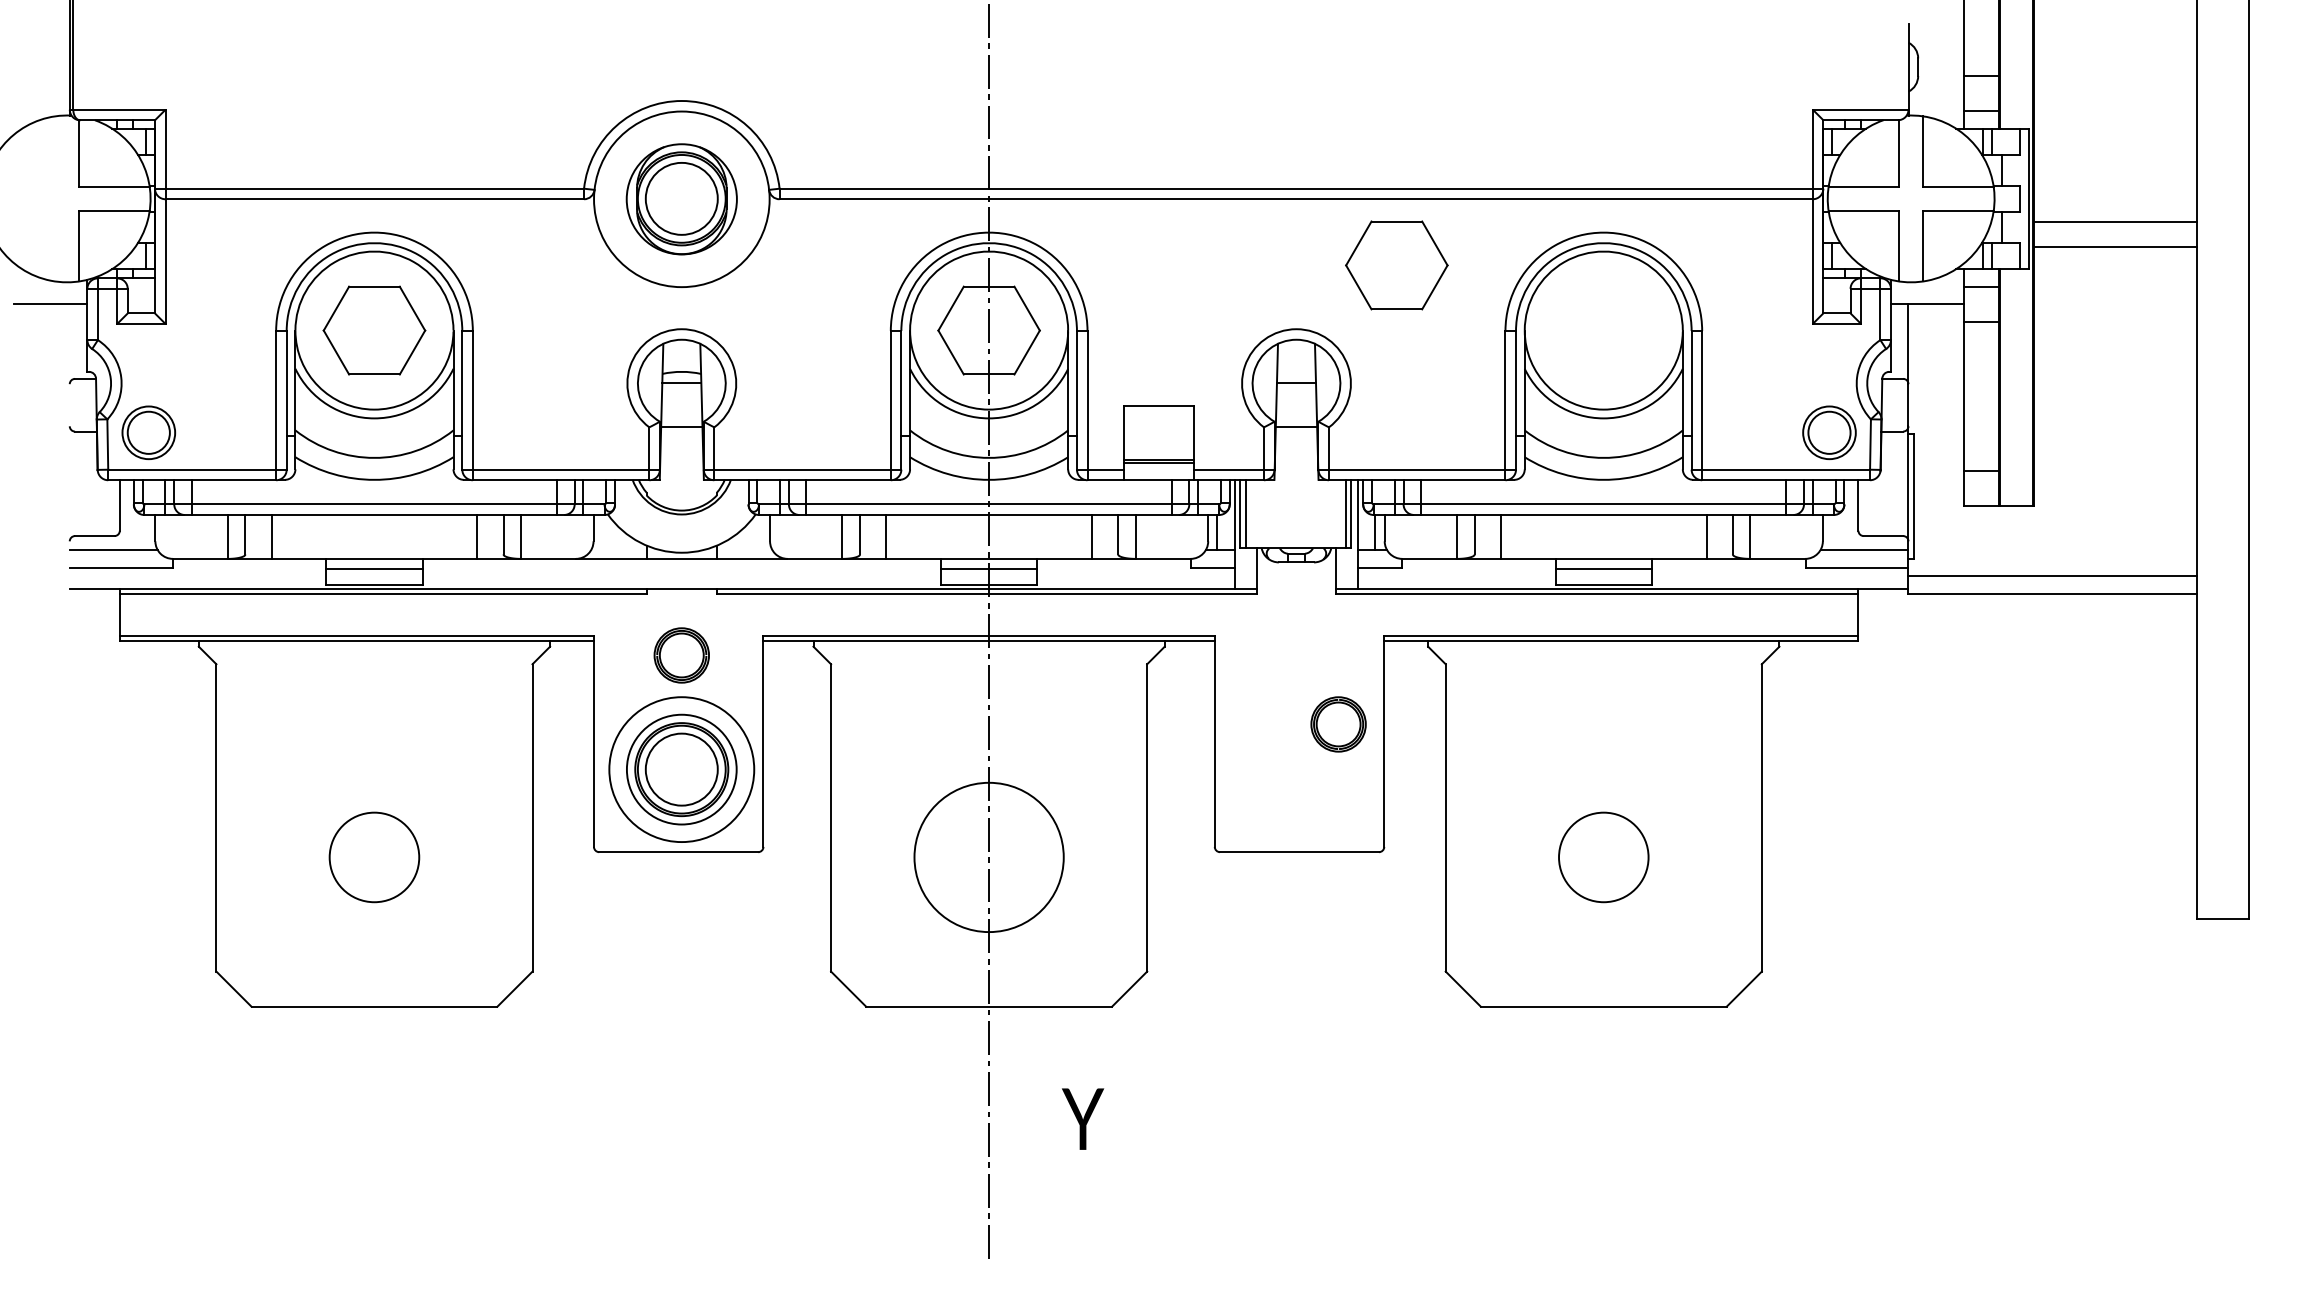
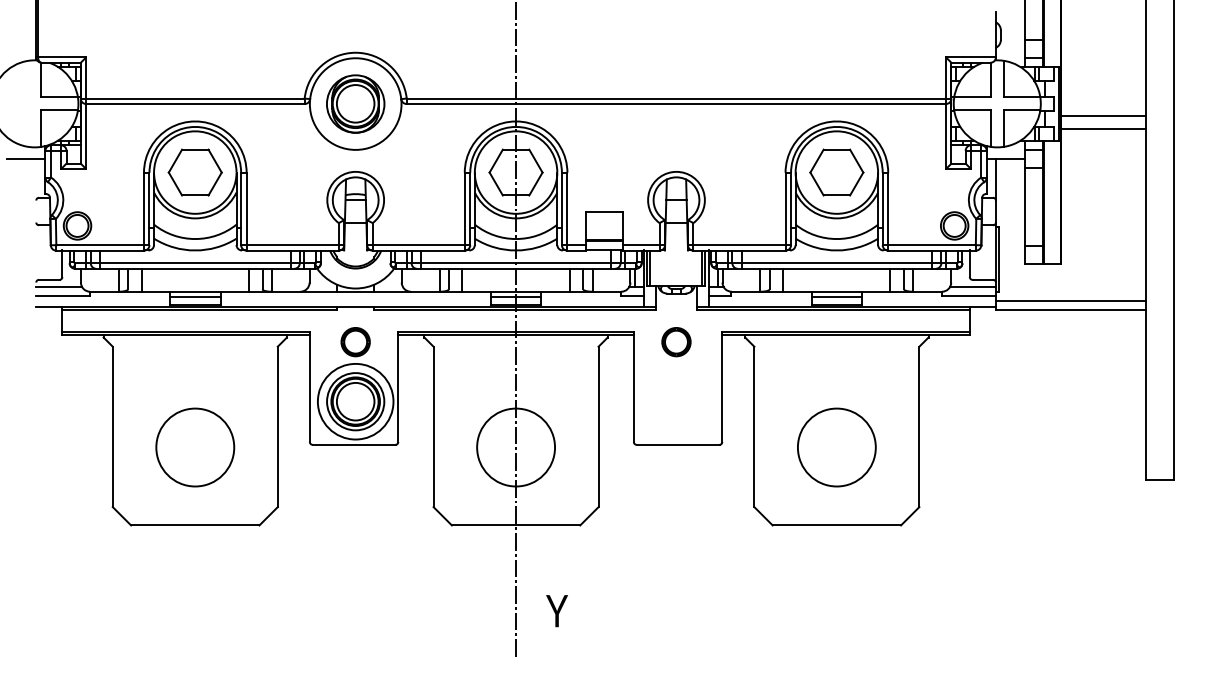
part: (1396, 265) -> (836, 172), moved
part: (1338, 725) -> (676, 342), moved
circle: (374, 857) -> (195, 447), size x1.67
circle: (1603, 857) -> (836, 447), size x1.67
text: (1081, 1119) -> (556, 611), moved

